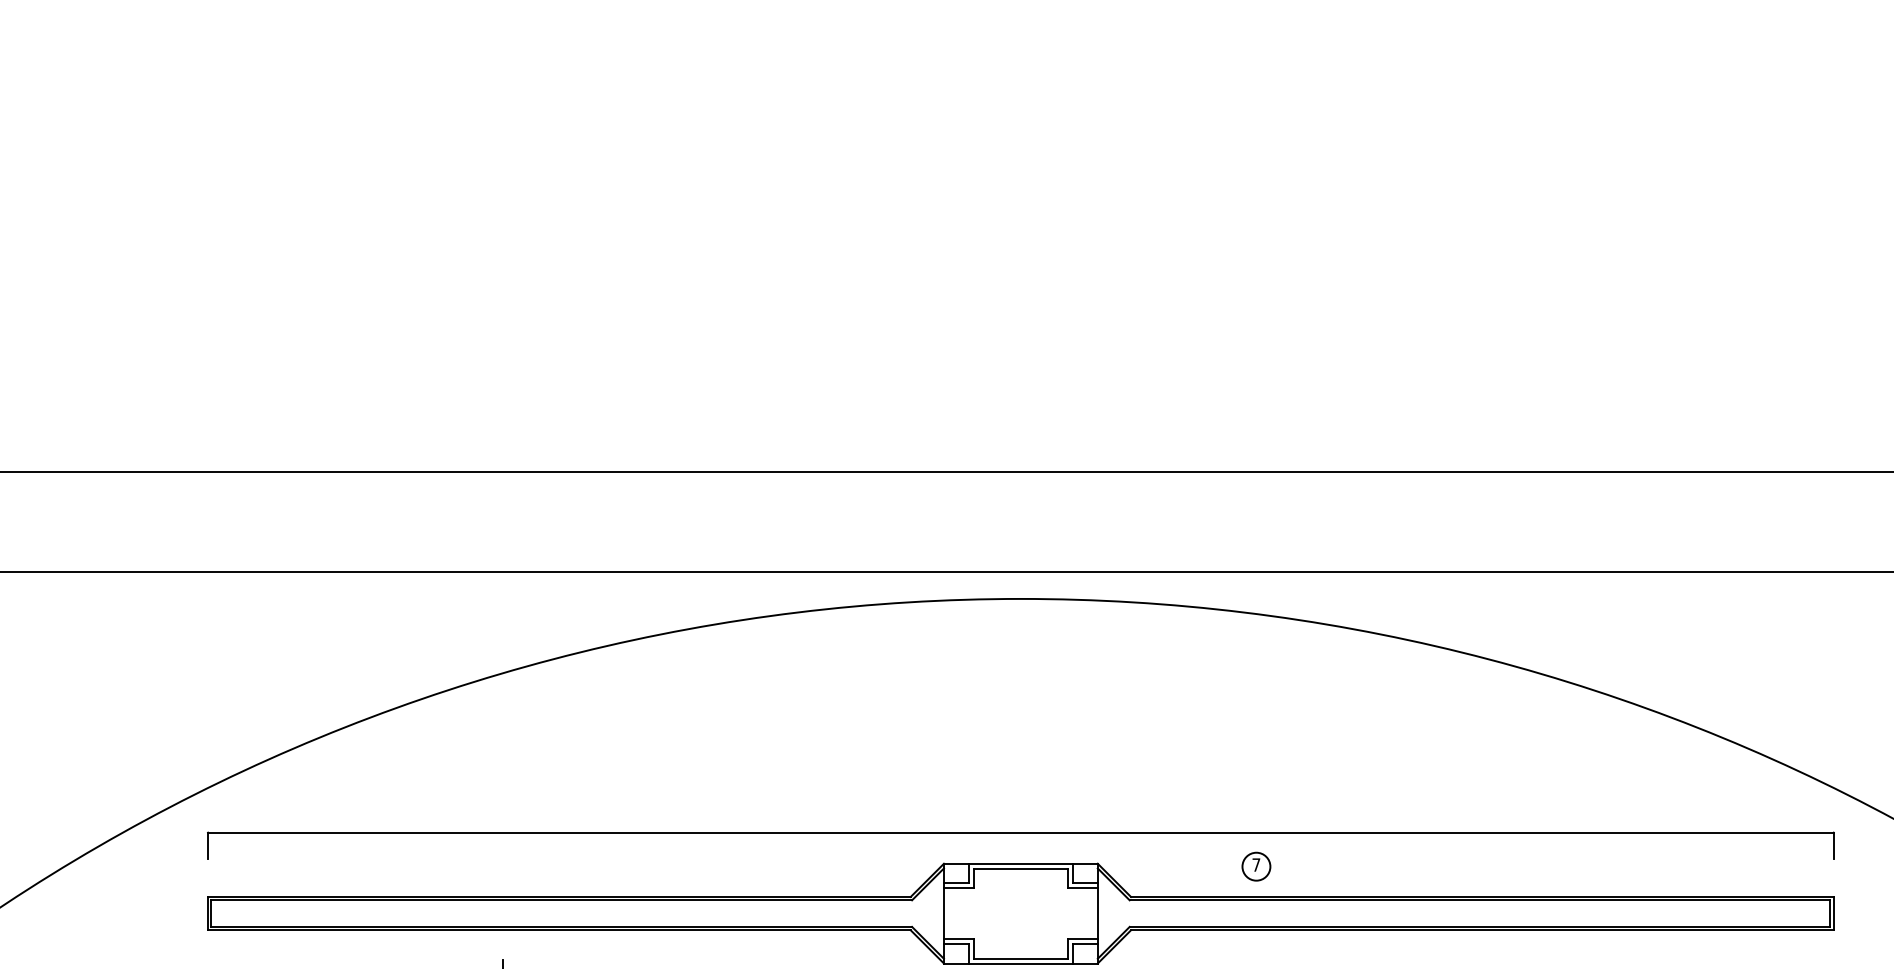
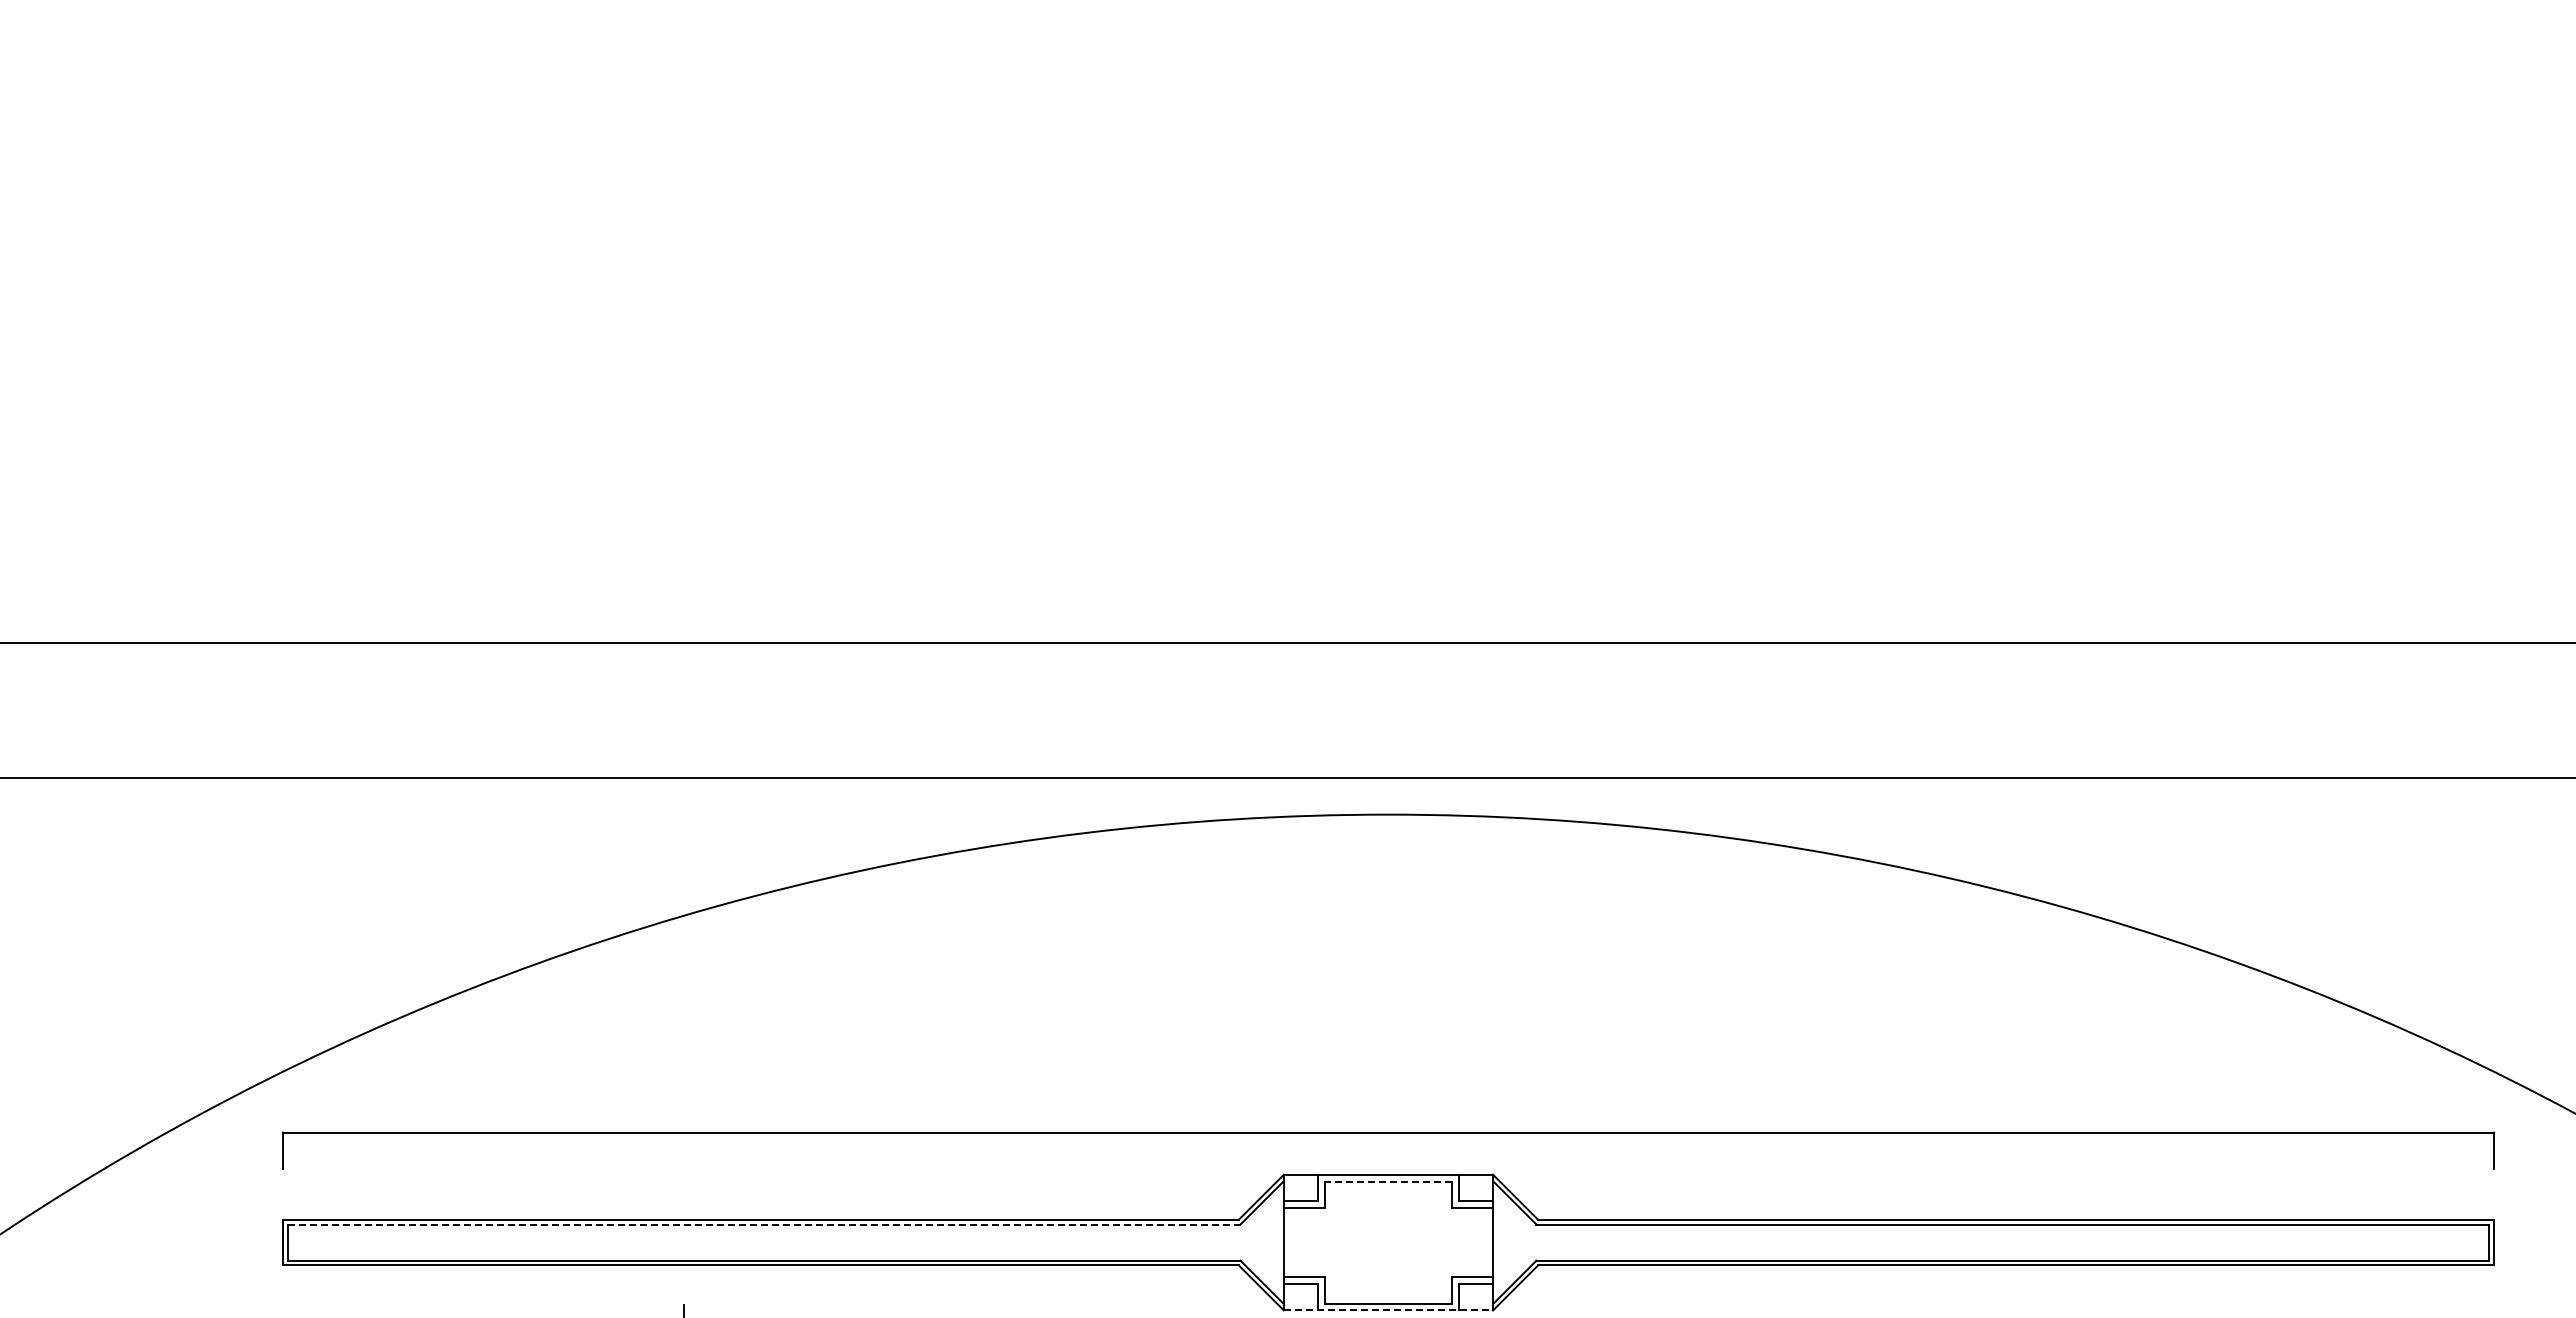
part: (1256, 866) -> (1708, 1178), removed
line: (1020, 868) -> (1388, 1181), solid -> dashed
line: (561, 900) -> (763, 1224), solid -> dashed
line: (1020, 963) -> (1388, 1310), solid -> dashed

